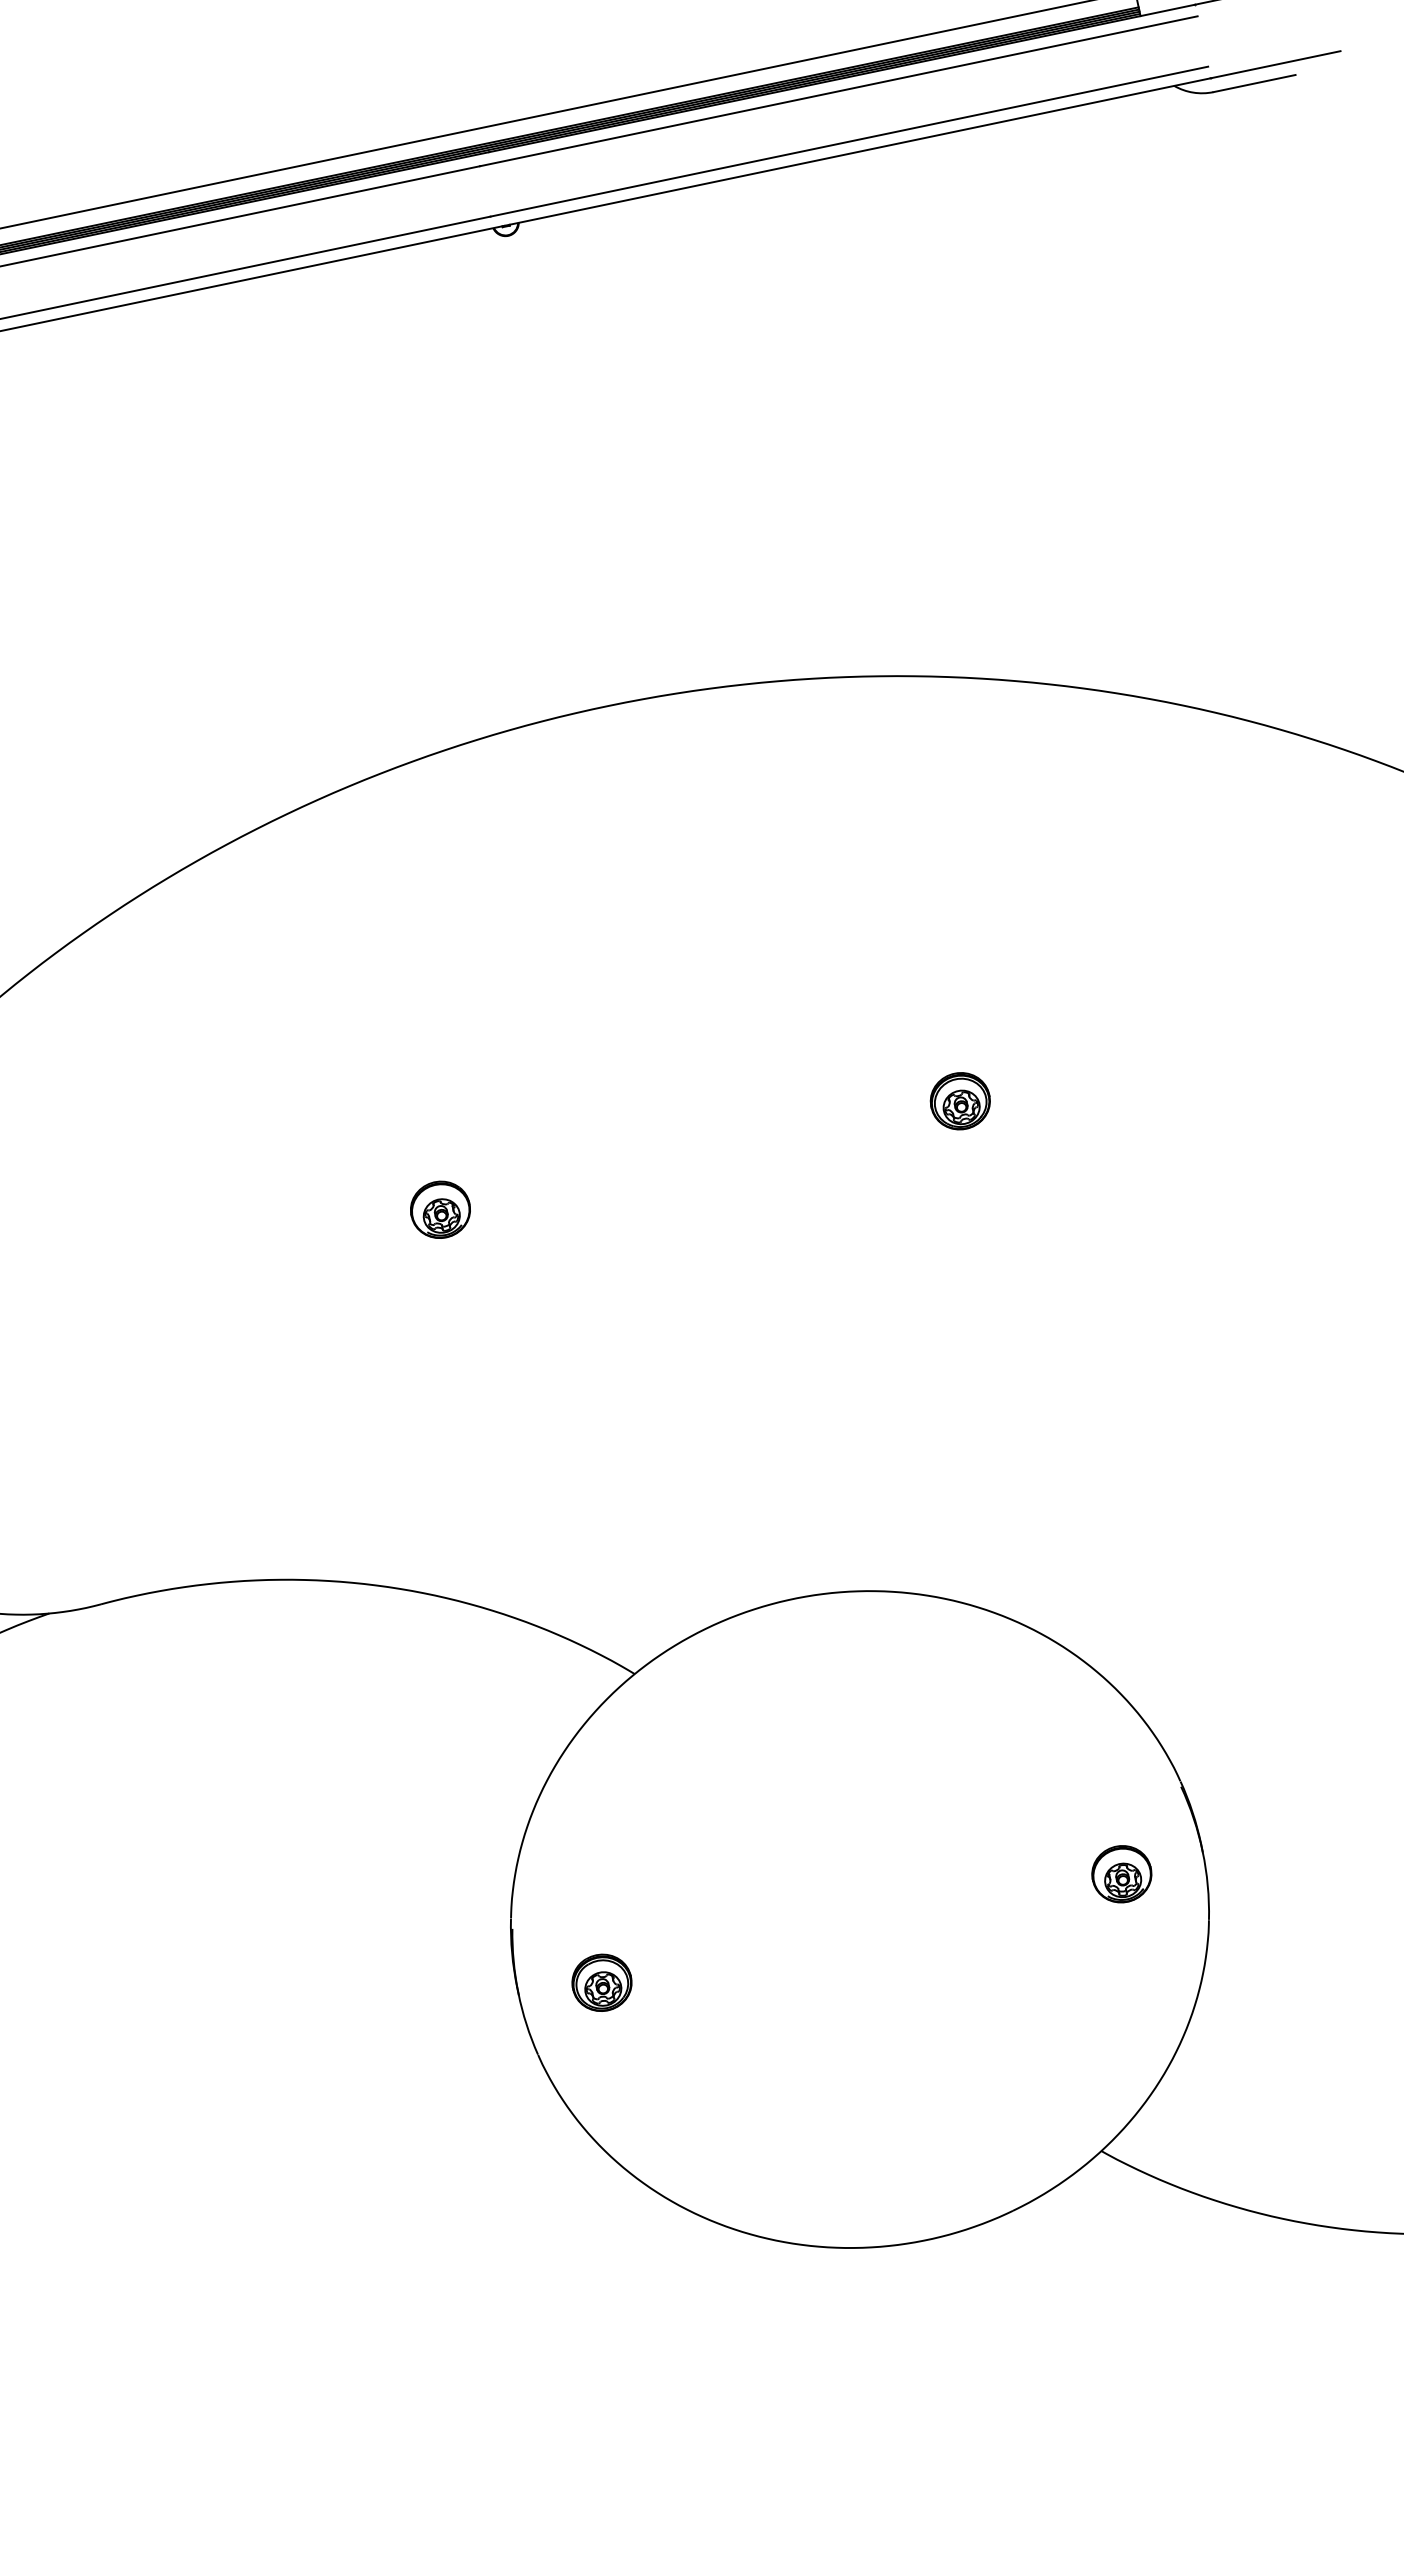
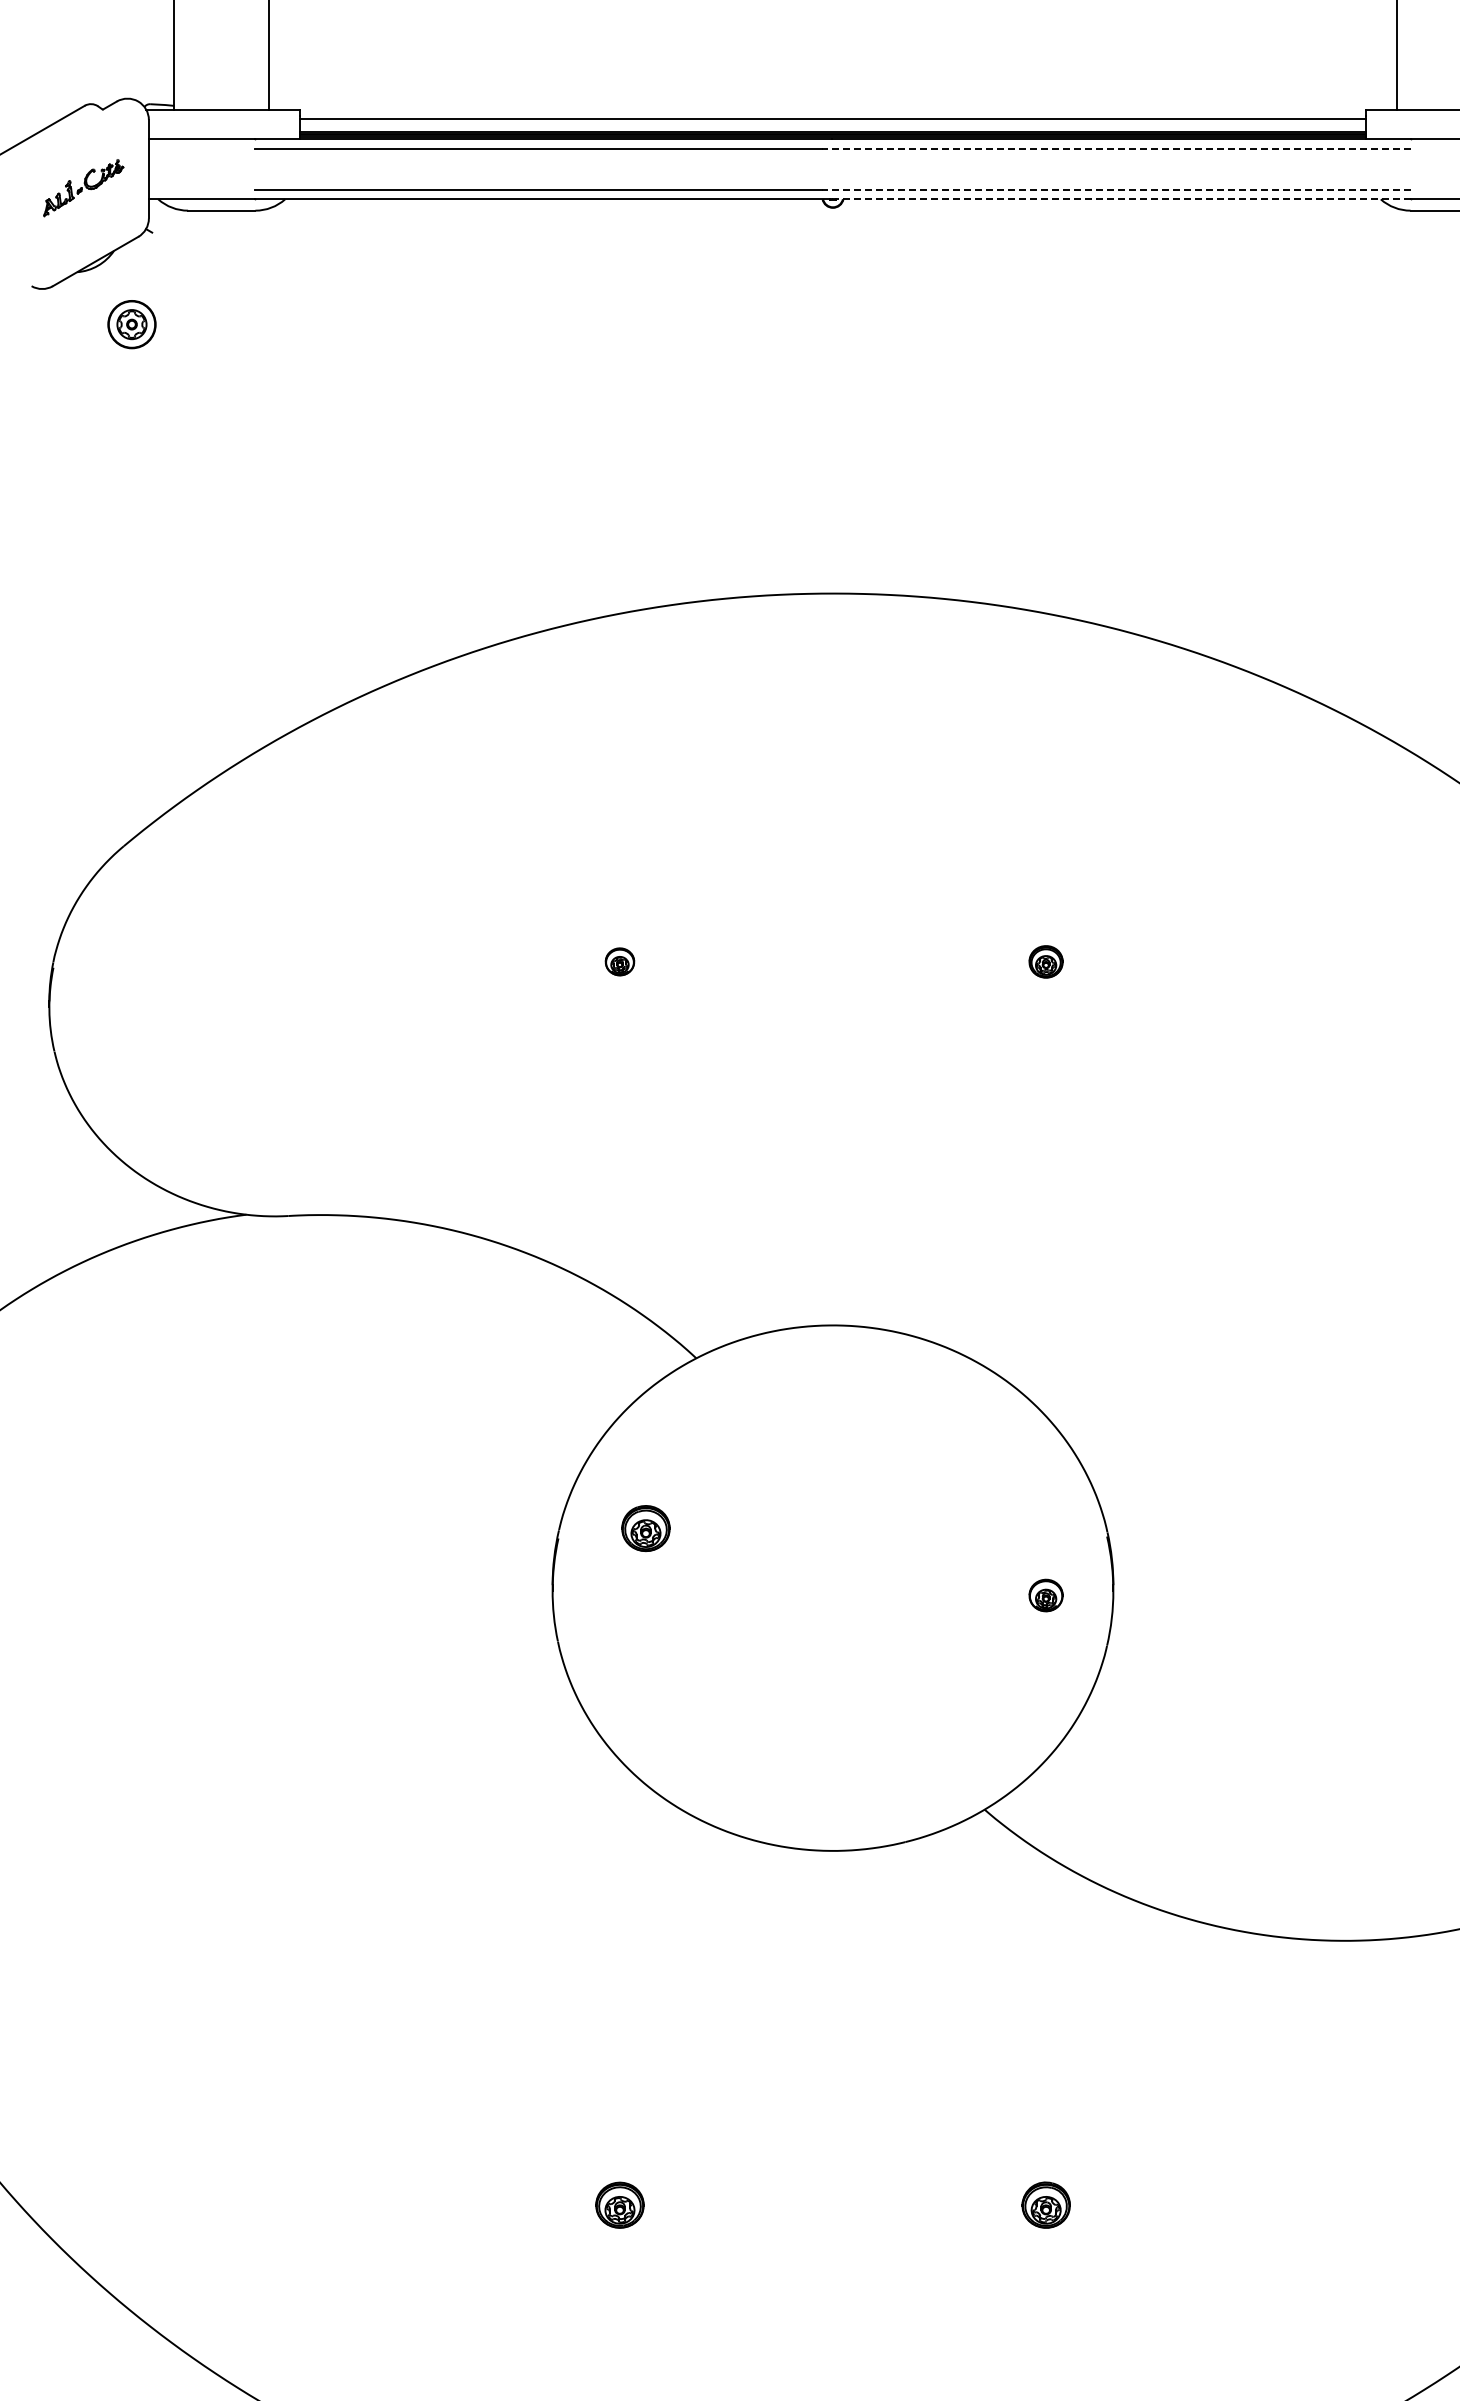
line: (837, 91) -> (1115, 148), solid -> dashed
line: (848, 141) -> (1115, 189), solid -> dashed
line: (856, 152) -> (1120, 199), solid -> dashed
part: (959, 1101) -> (1045, 961), size x0.7
part: (439, 1209) -> (619, 961), size x0.6
part: (1121, 1874) -> (1045, 1595), size x0.7
part: (601, 1982) -> (645, 1528), moved

